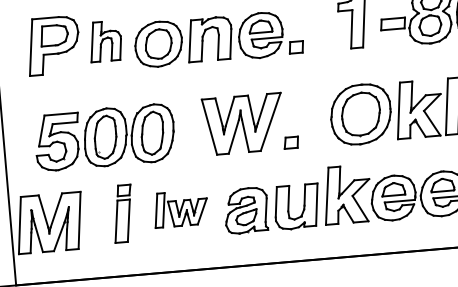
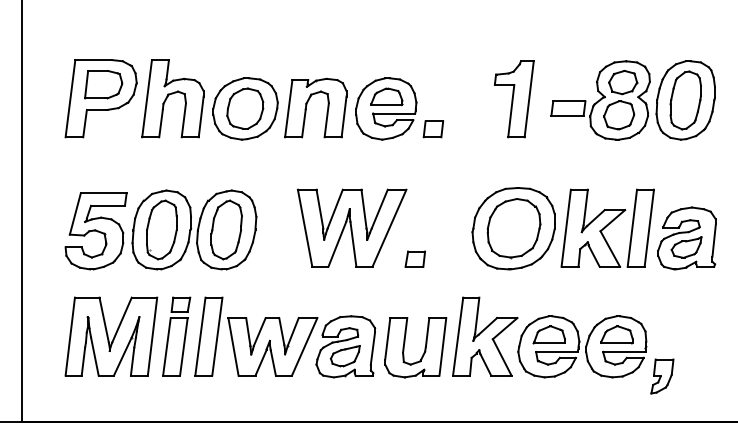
part: (105, 41) -> (172, 98), size x1.43
part: (180, 208) -> (256, 336), size x1.67
part: (49, 222) -> (111, 336), moved

